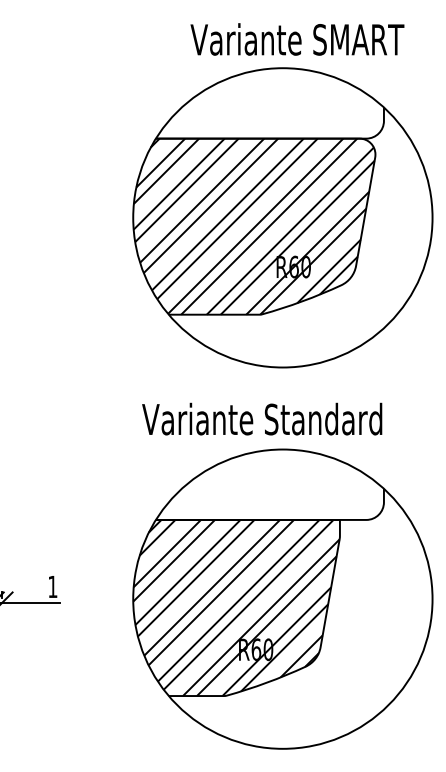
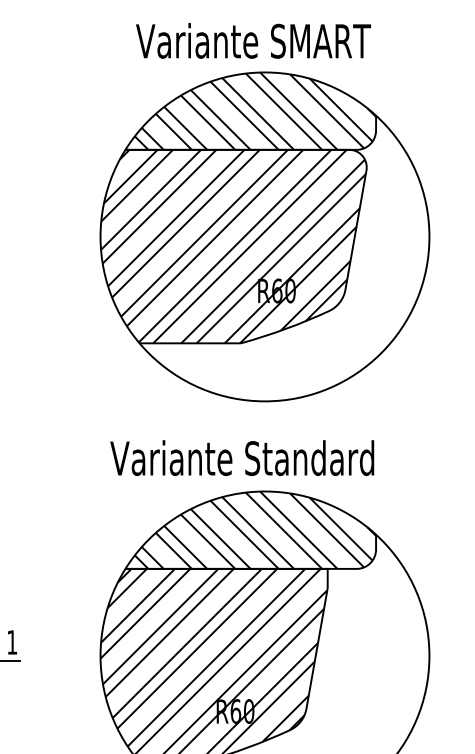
text: (297, 39) -> (253, 40), moved
hatch: (273, 103) -> (254, 111), added
hatch: (273, 484) -> (254, 529), added

